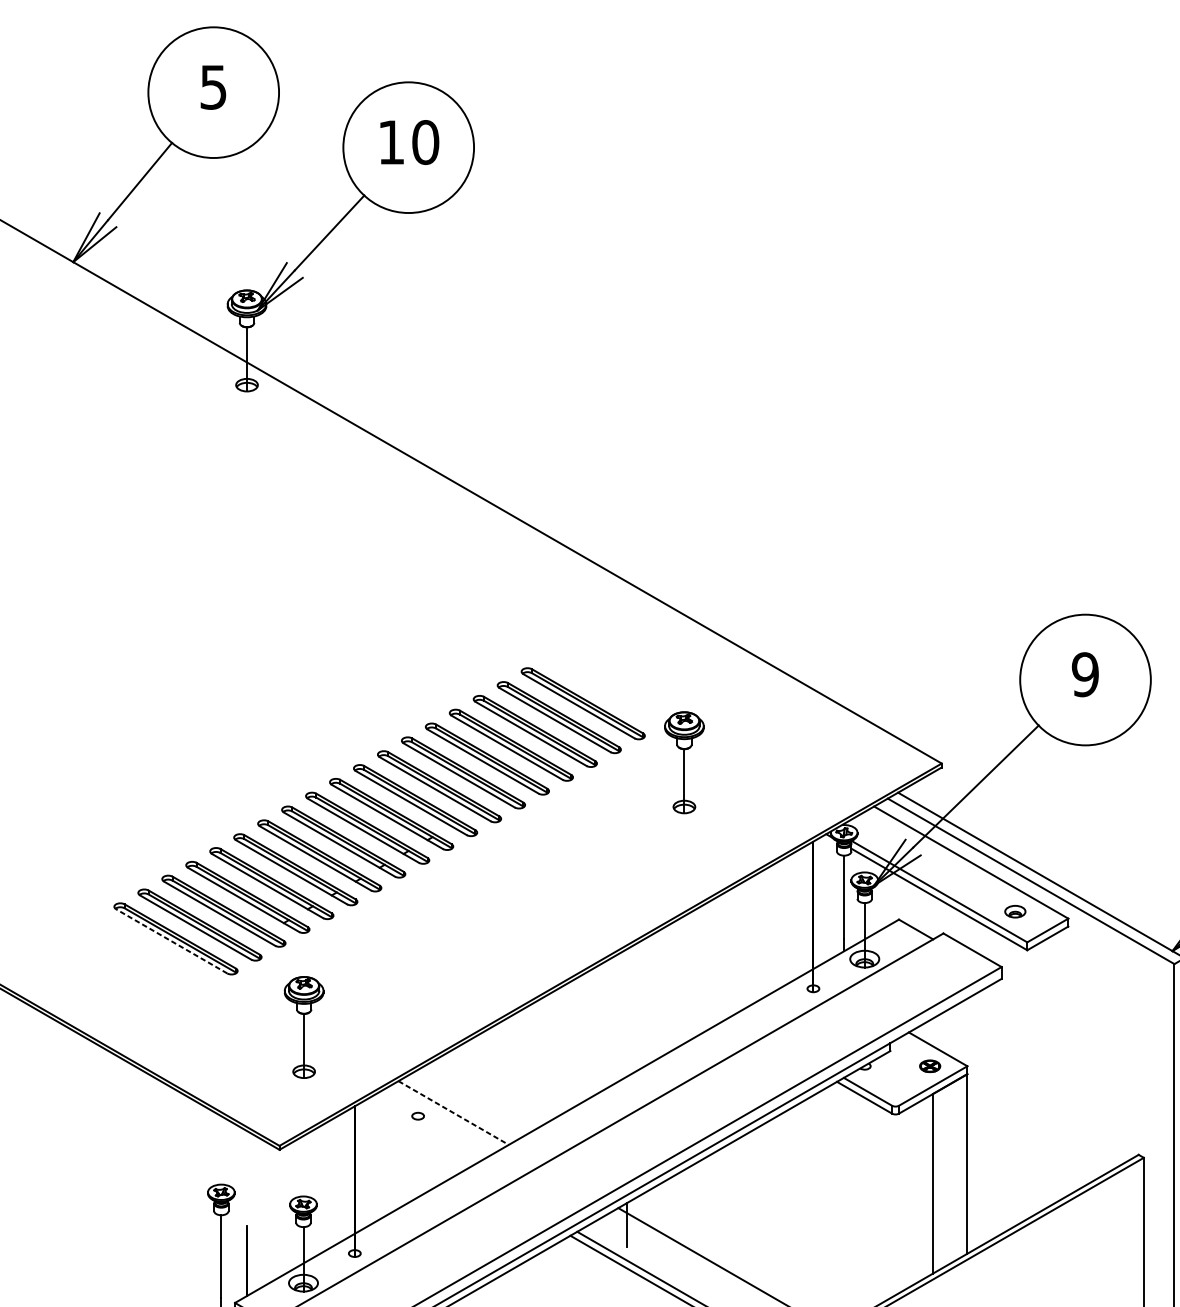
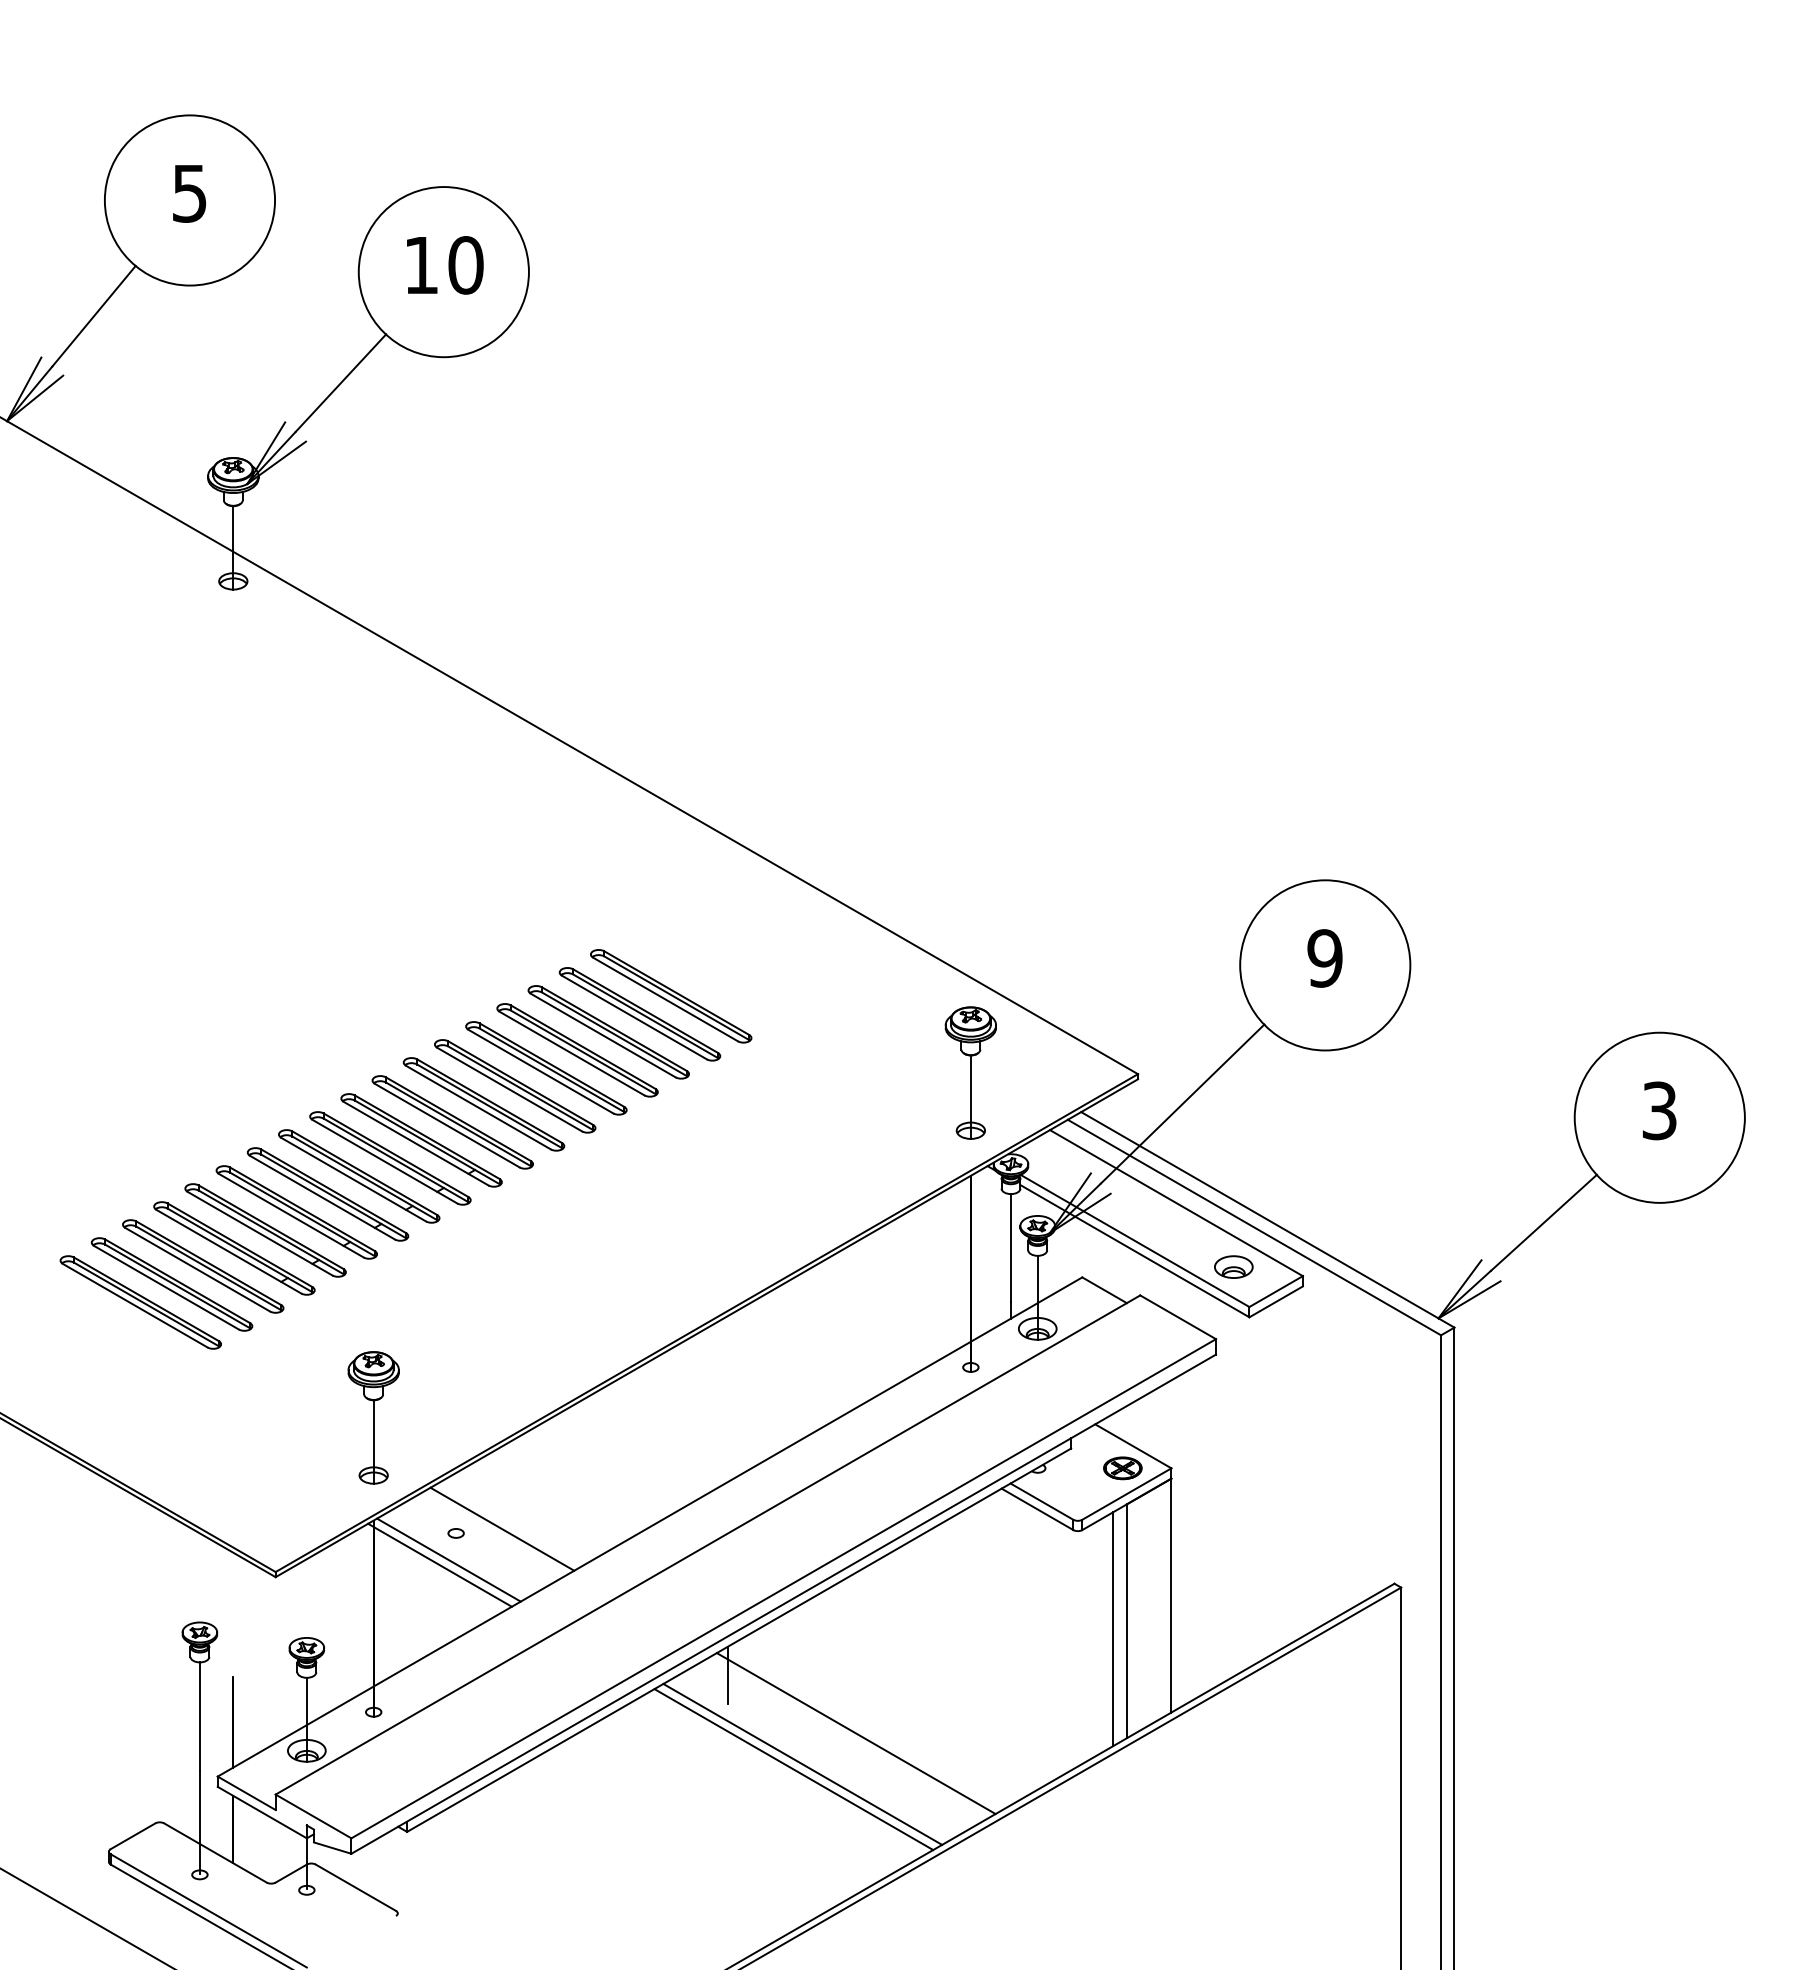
part: (684, 762) -> (970, 1072), moved
part: (1015, 911) -> (1233, 1266), size x1.43
line: (171, 941) -> (135, 1305), dashed -> solid
part: (303, 1027) -> (373, 1417), moved
part: (929, 1066) -> (1122, 1468), size x1.43
line: (453, 1113) -> (502, 1529), dashed -> solid
line: (412, 1136) -> (448, 1559), added
line: (405, 1140) -> (439, 1564), added
line: (922, 1190) -> (1113, 1629), added

